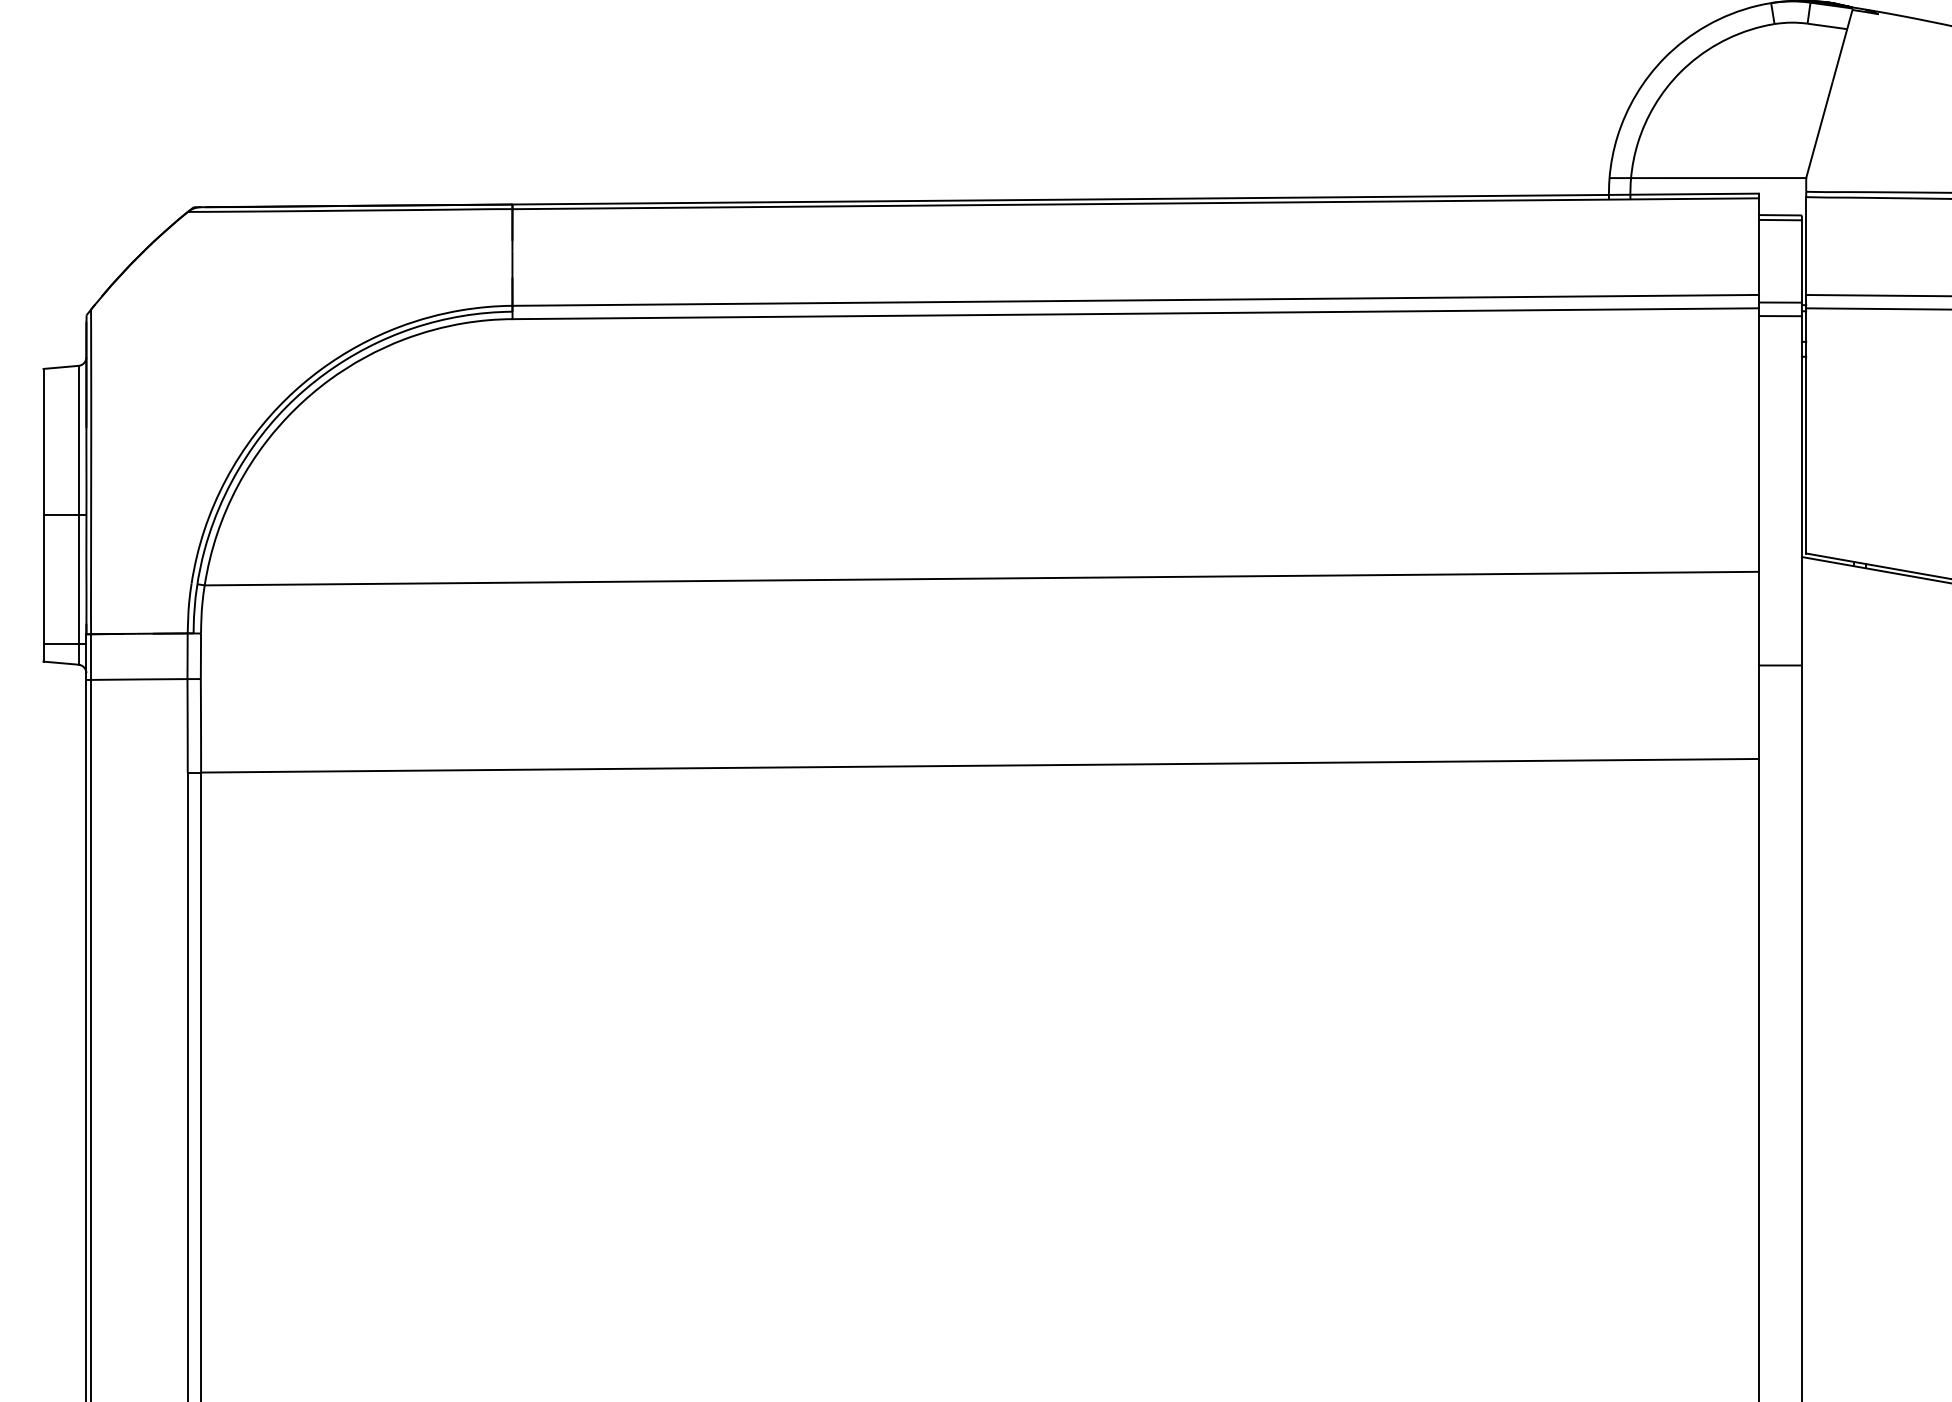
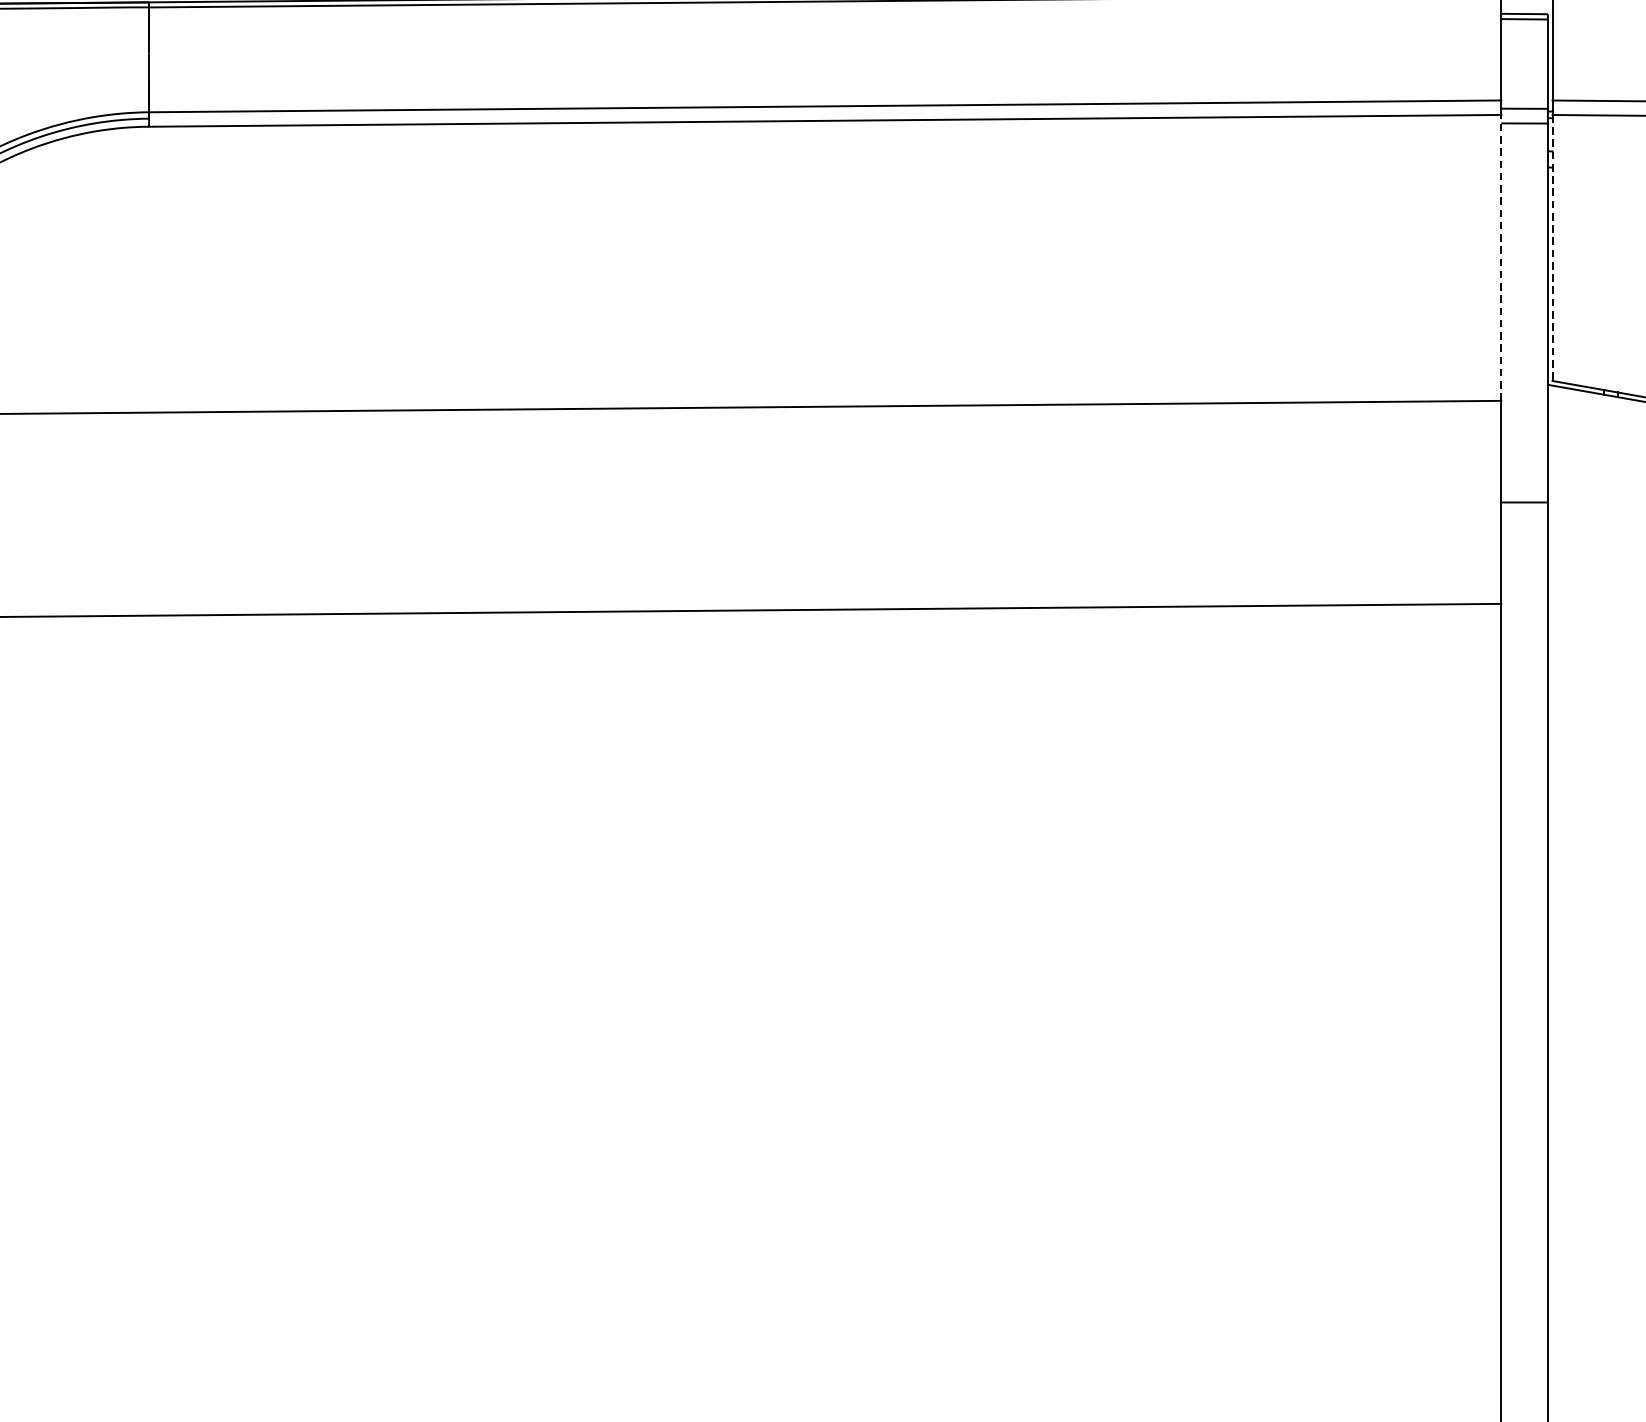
line: (1806, 430) -> (1552, 247), solid -> dashed
line: (1759, 440) -> (1501, 258), solid -> dashed

